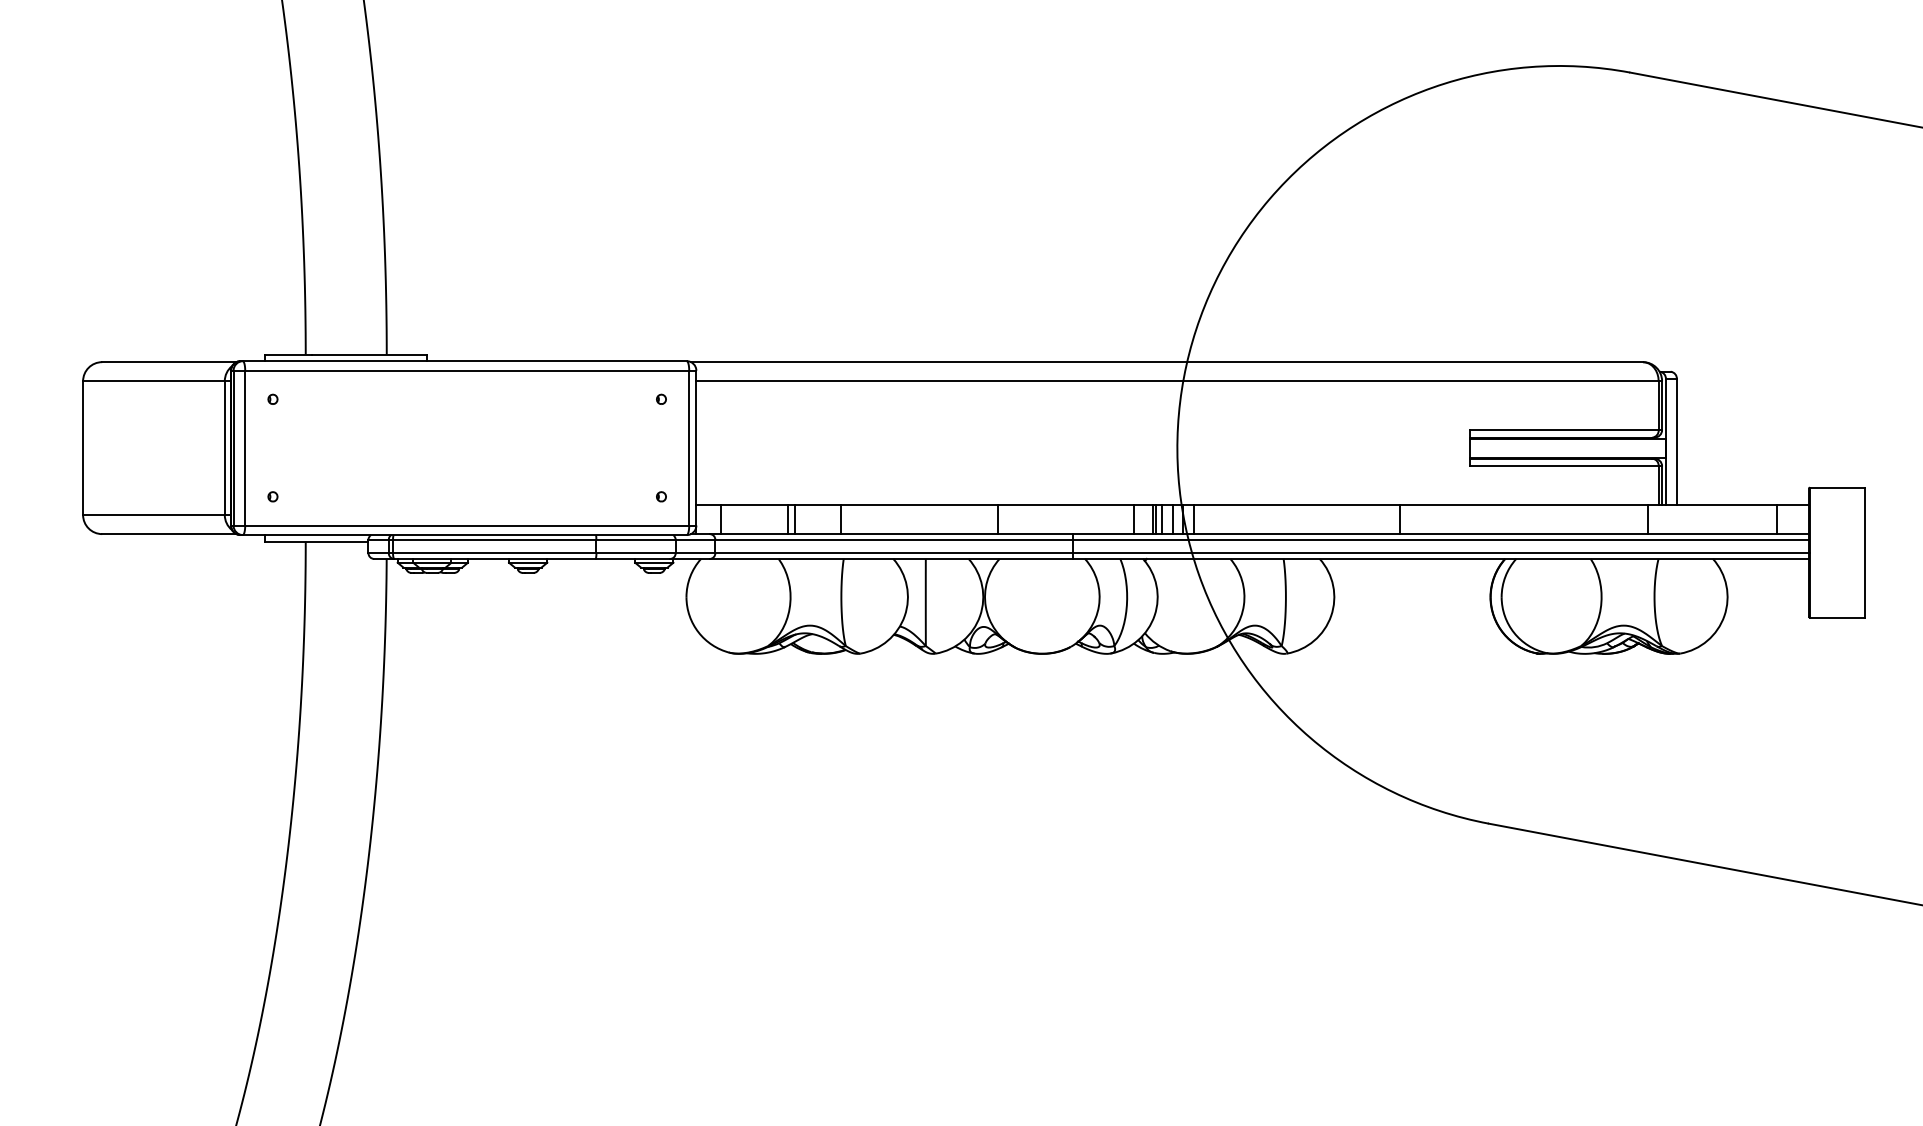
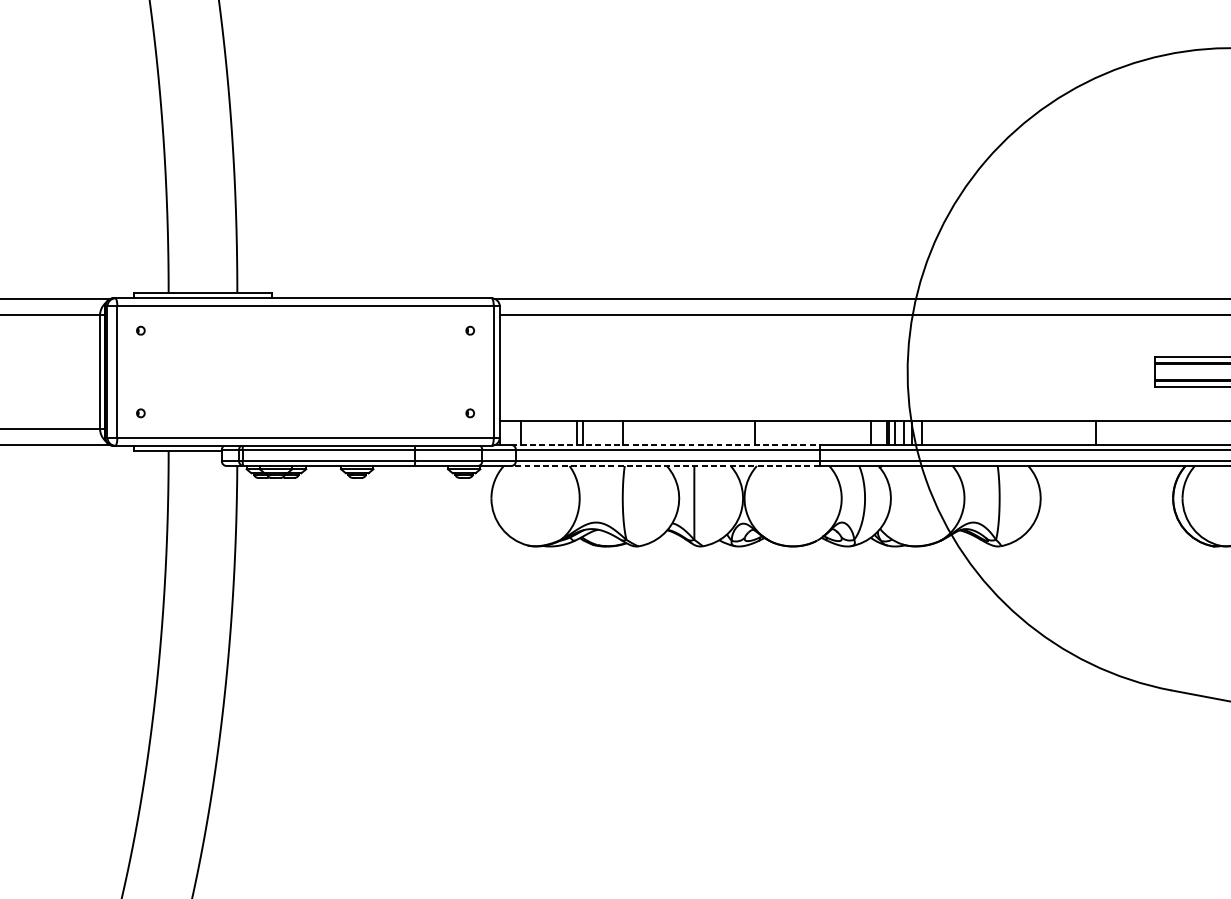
line: (891, 534) -> (665, 445), solid -> dashed
line: (891, 558) -> (665, 465), solid -> dashed

